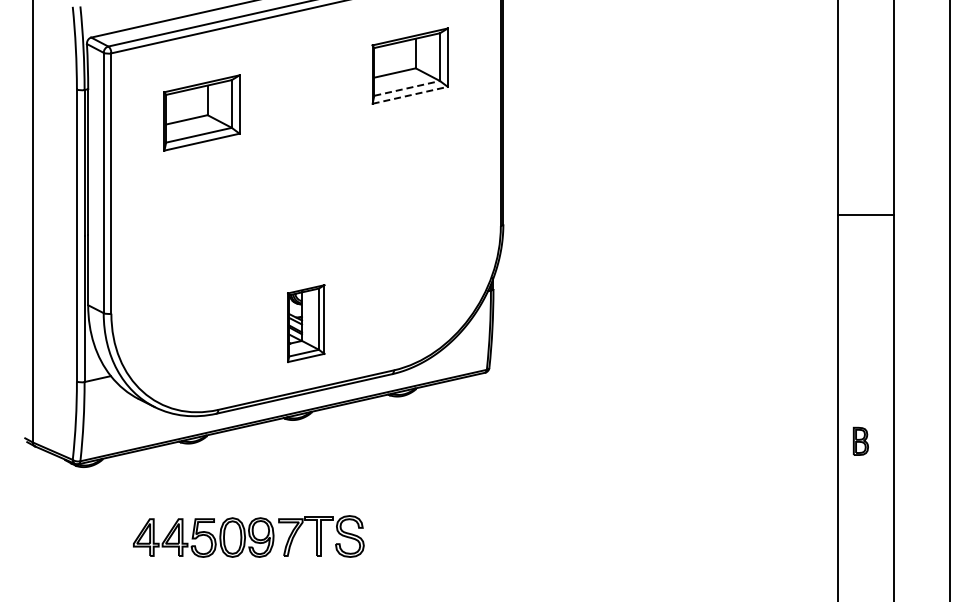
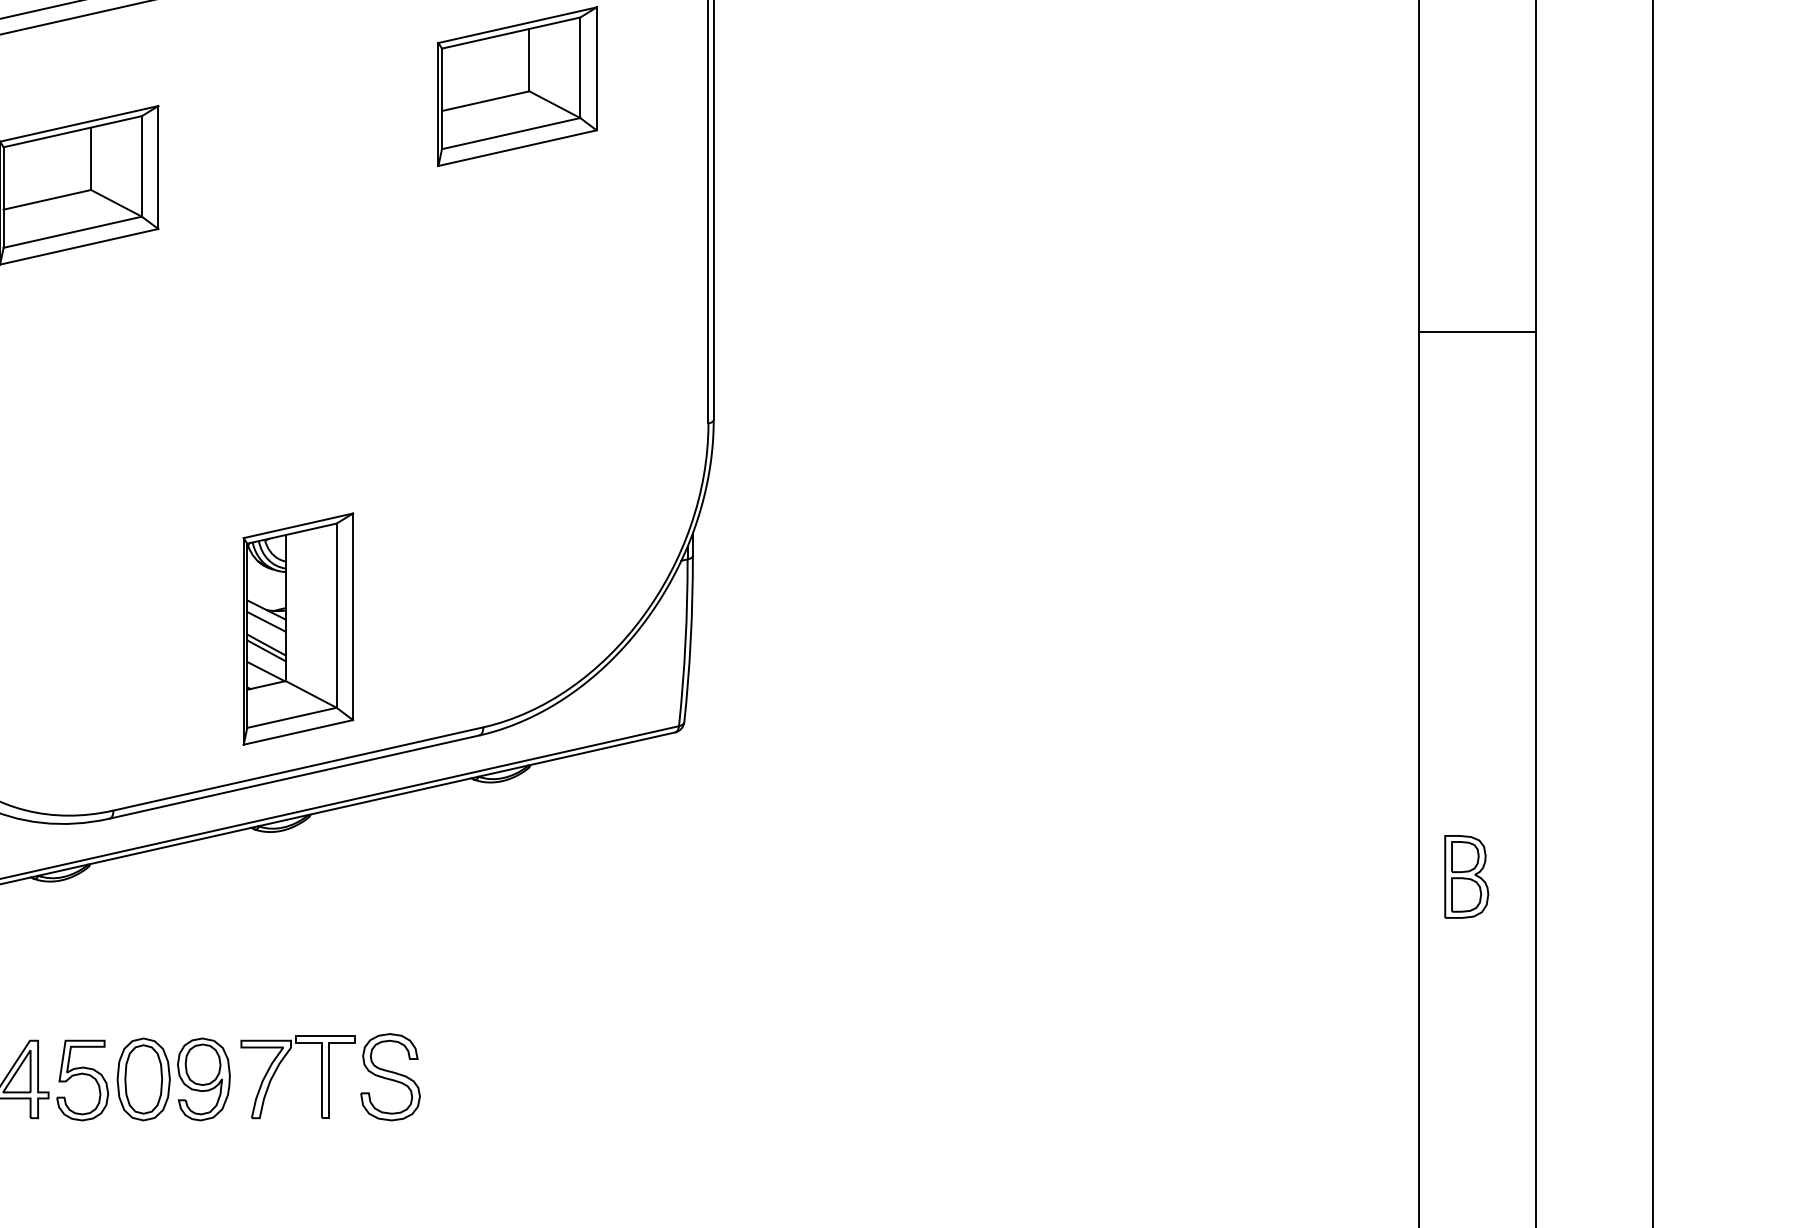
line: (407, 88) -> (511, 133), dashed -> solid
line: (410, 95) -> (518, 148), dashed -> solid
line: (866, 214) -> (1478, 331), moved
part: (306, 323) -> (299, 628), size x1.43
part: (860, 441) -> (1465, 877), size x1.43

